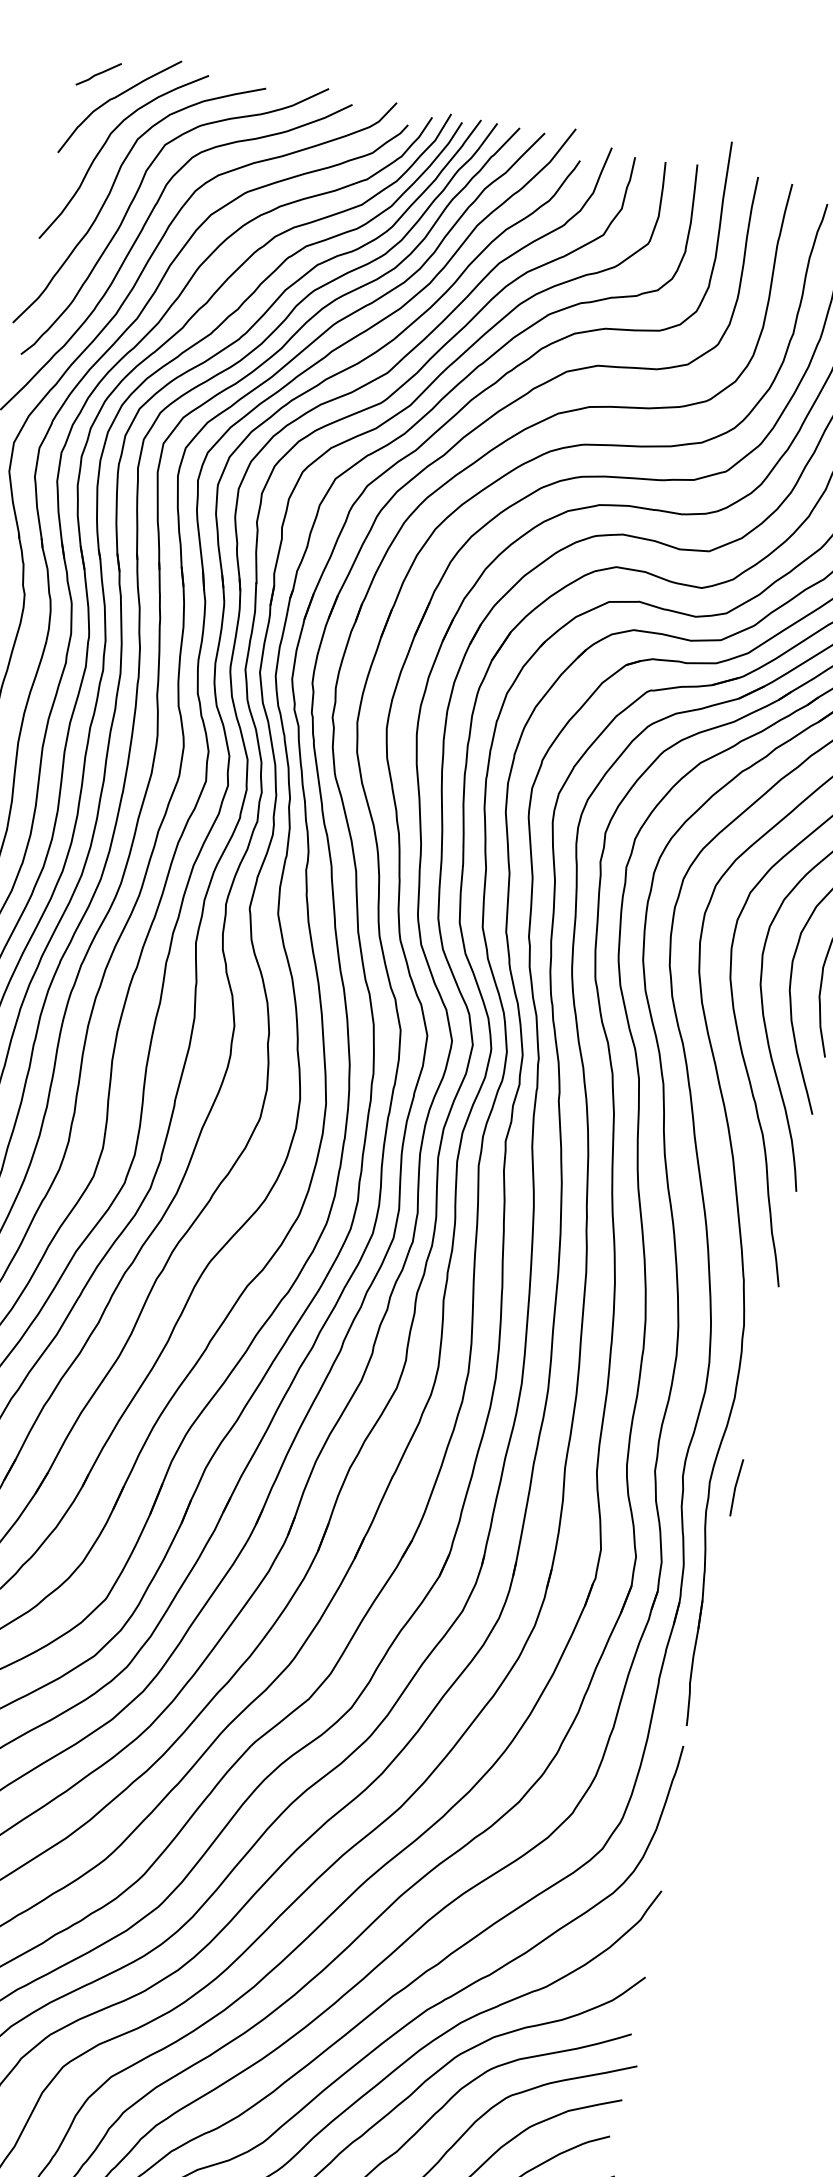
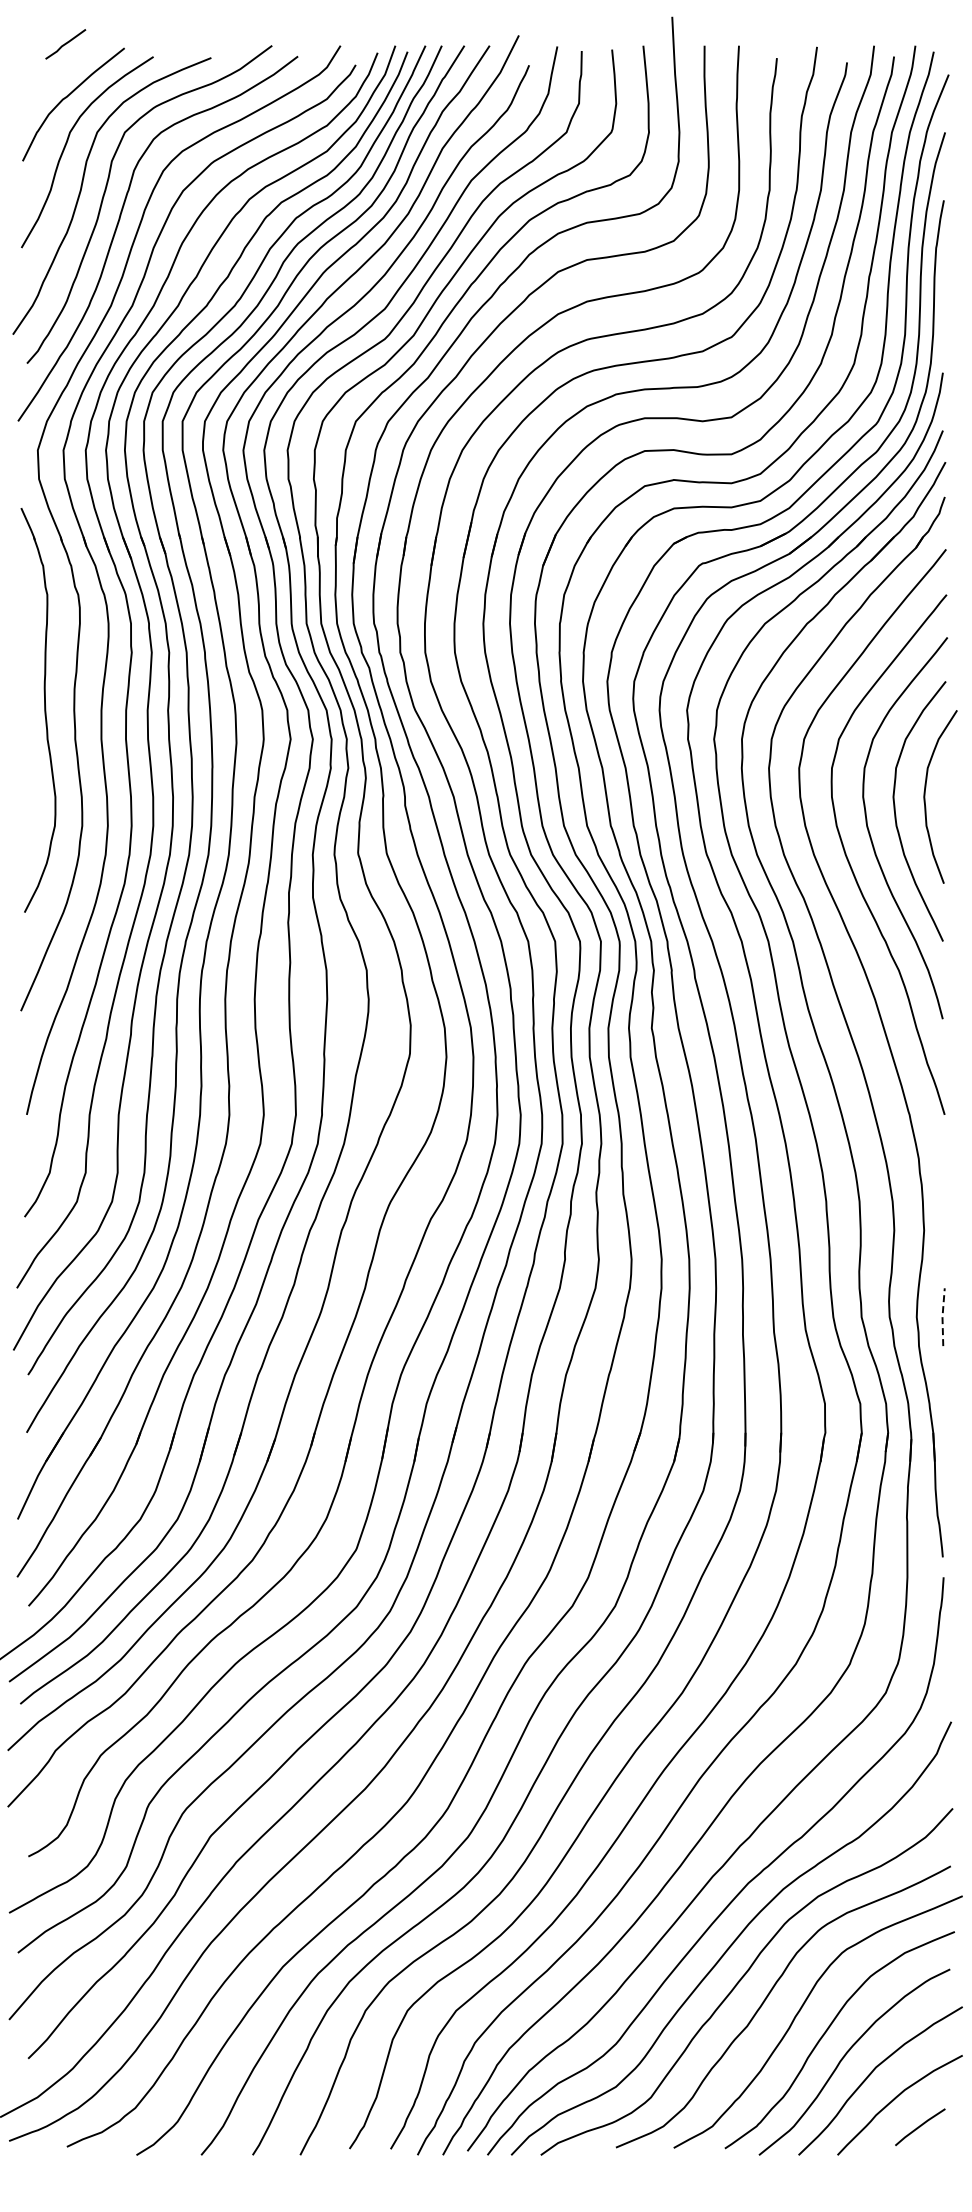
line: (98, 74) -> (65, 44), moved
line: (735, 1487) -> (942, 1317), solid -> dashed

